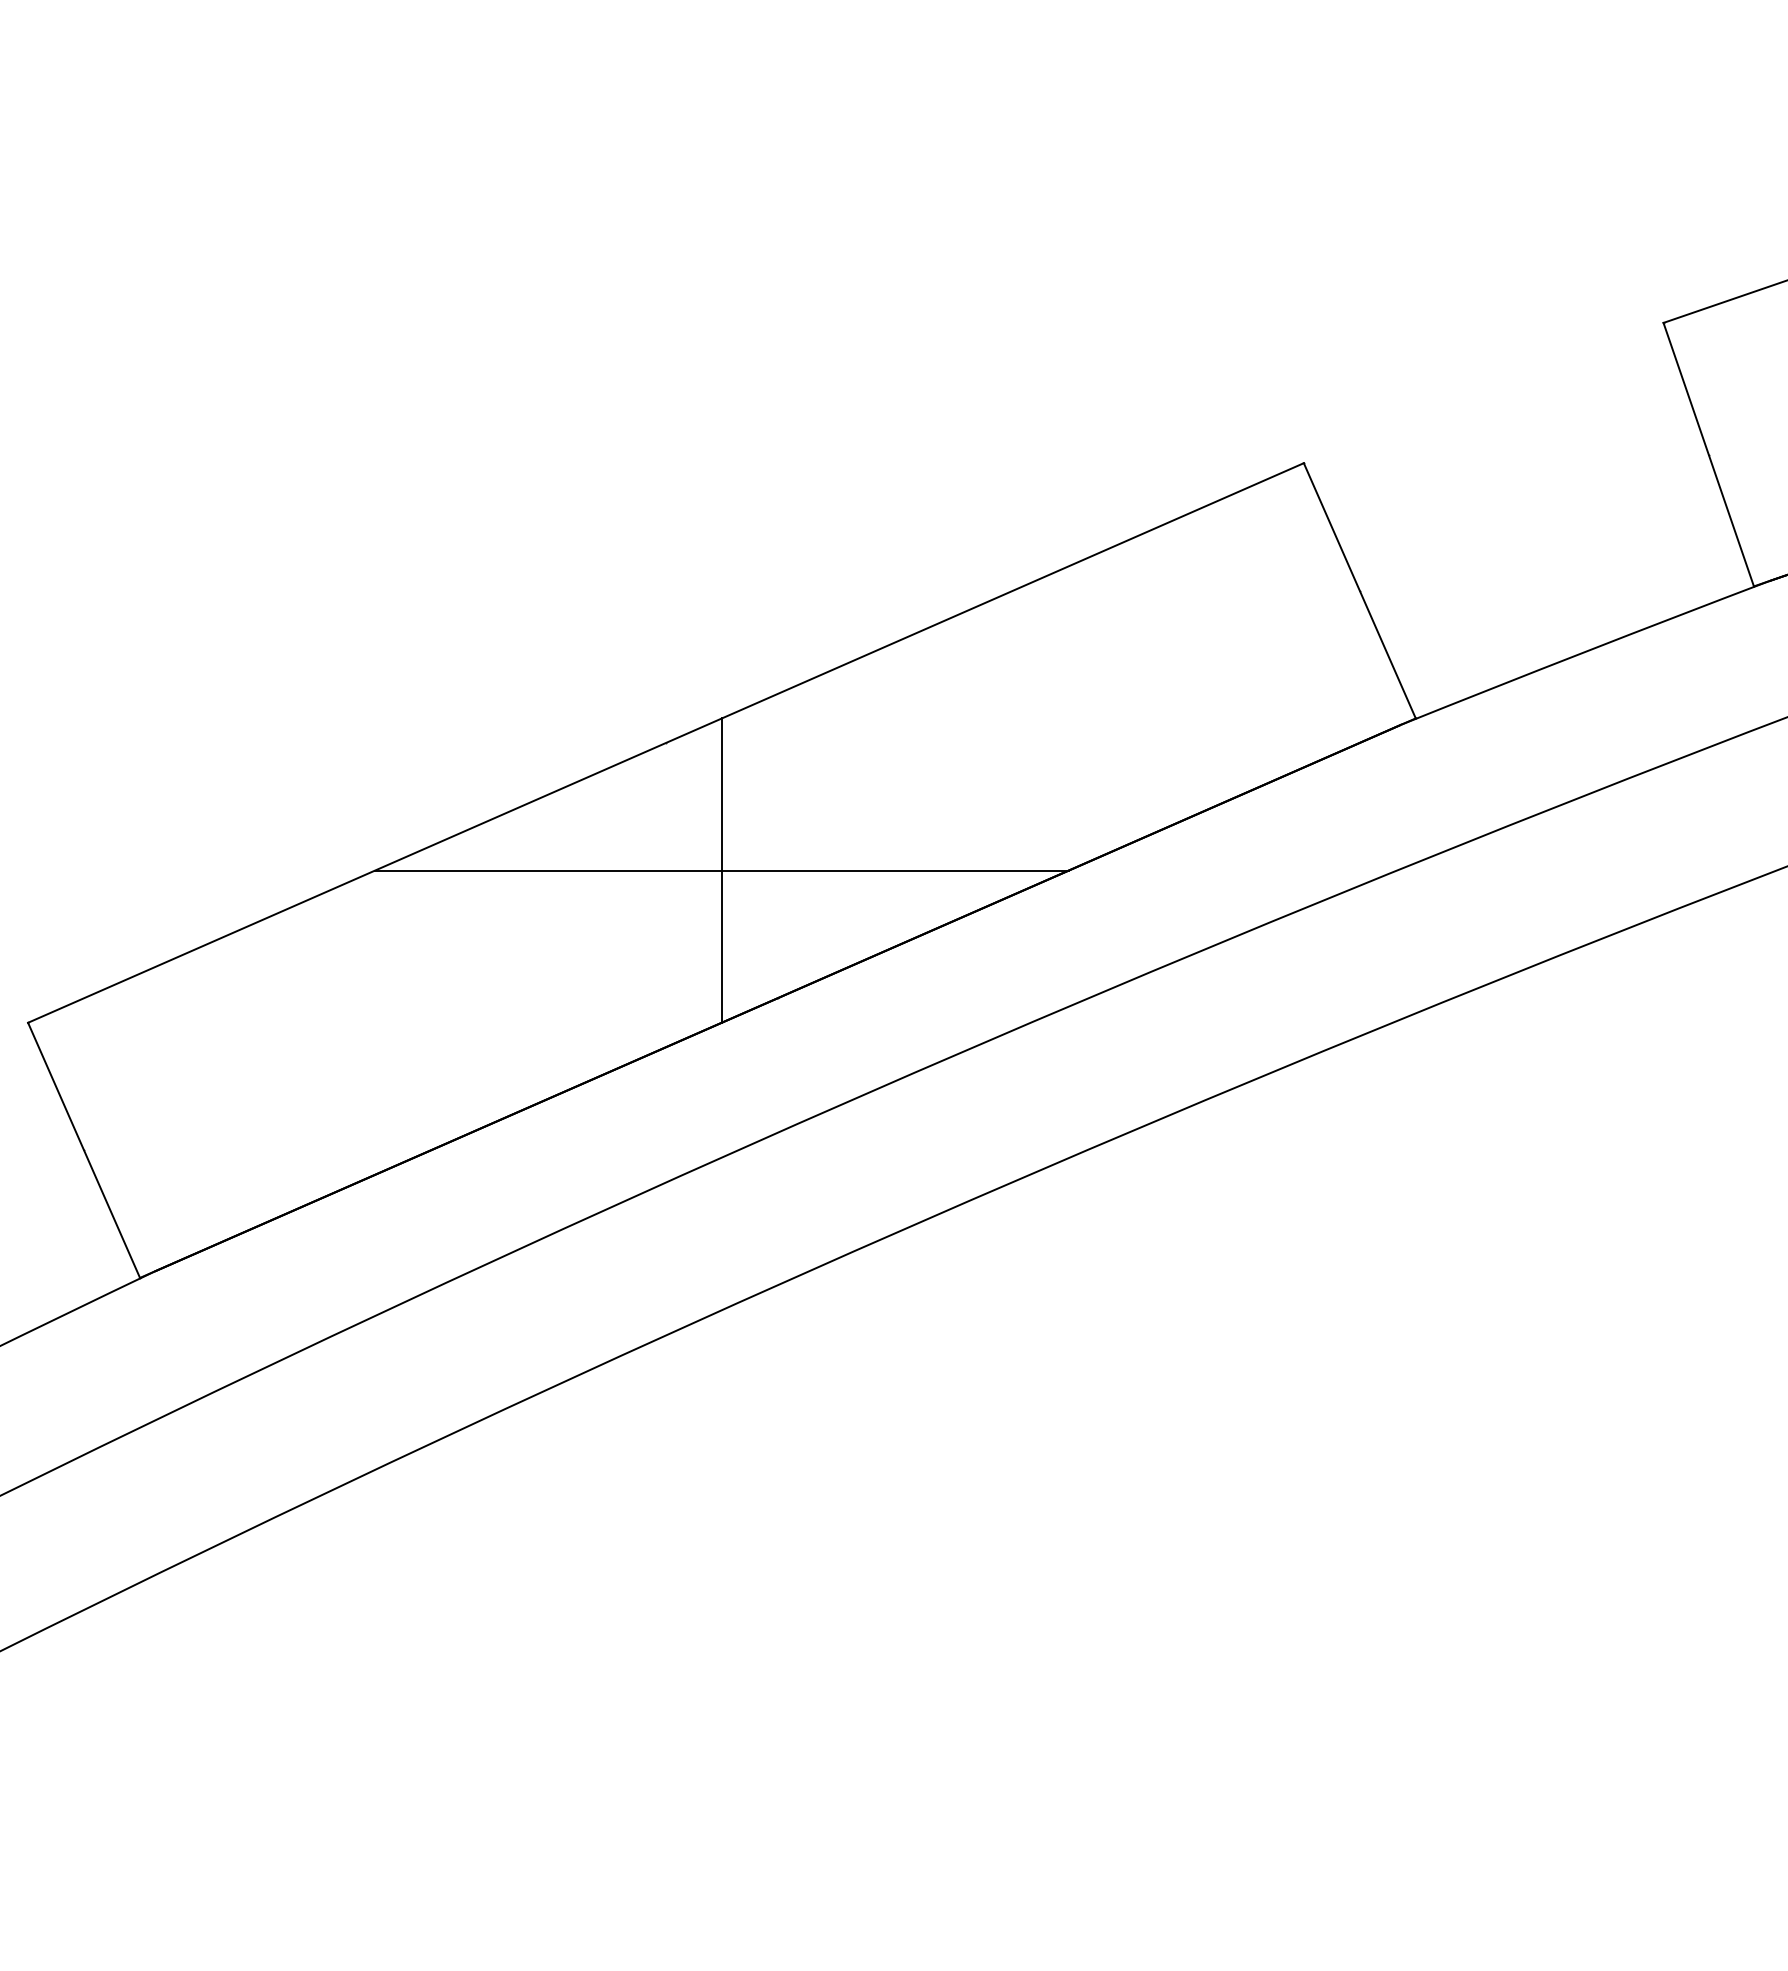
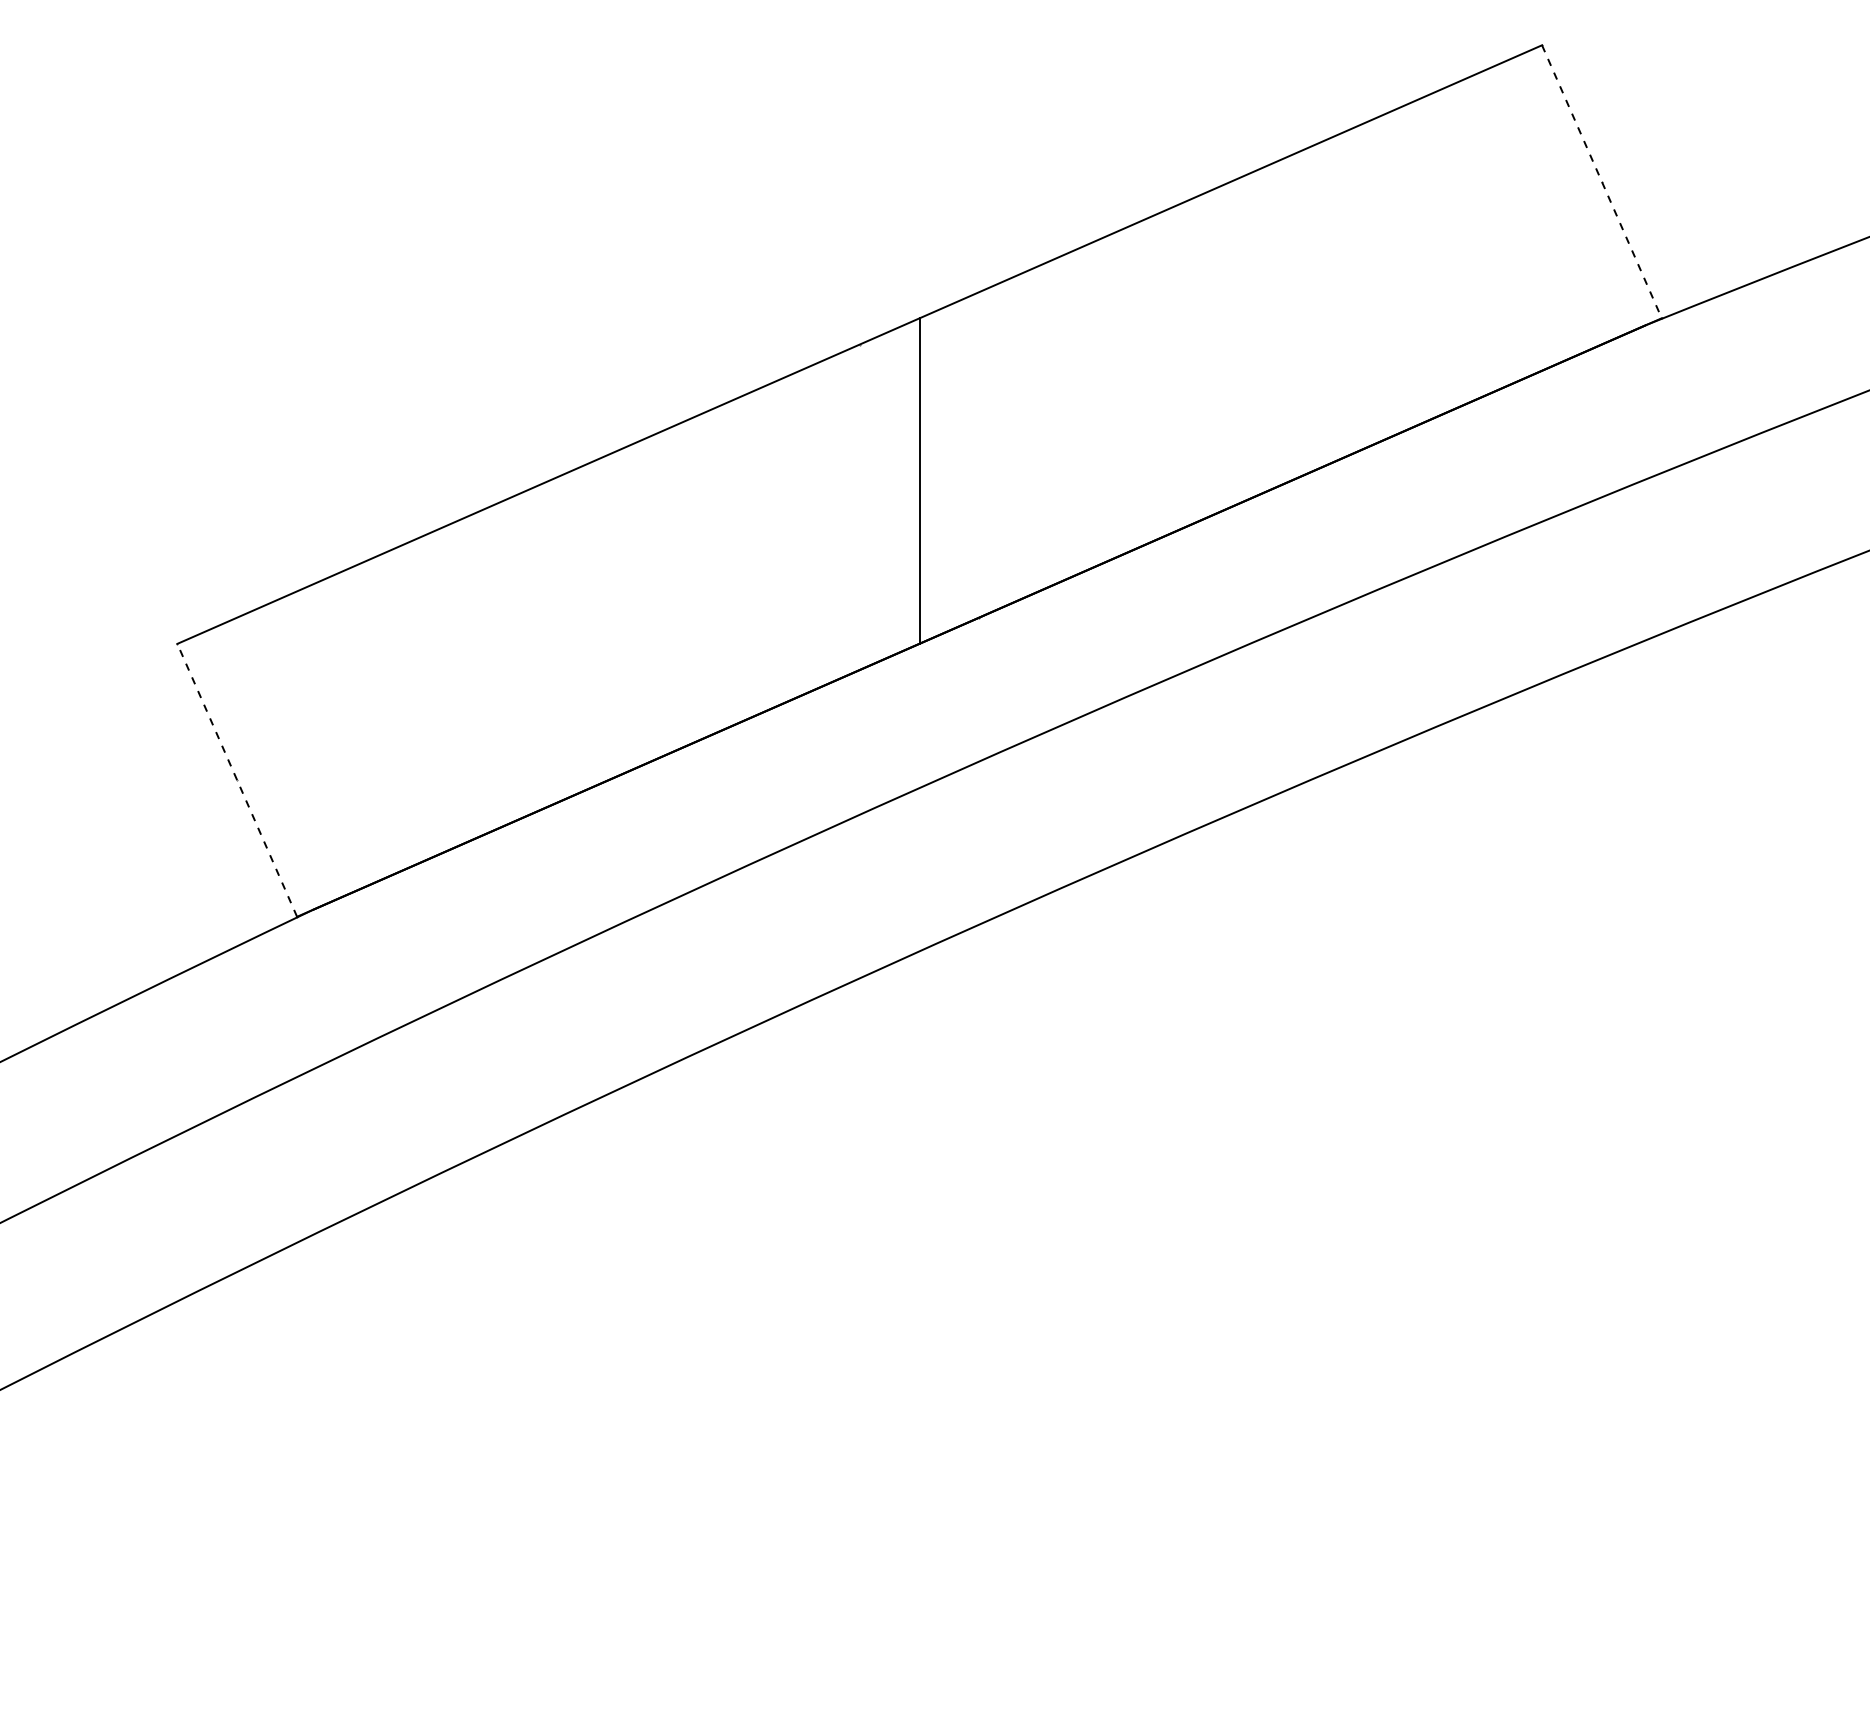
line: (1360, 591) -> (1602, 182), solid -> dashed
line: (721, 870) -> (919, 480), removed
line: (83, 1149) -> (236, 779), solid -> dashed

